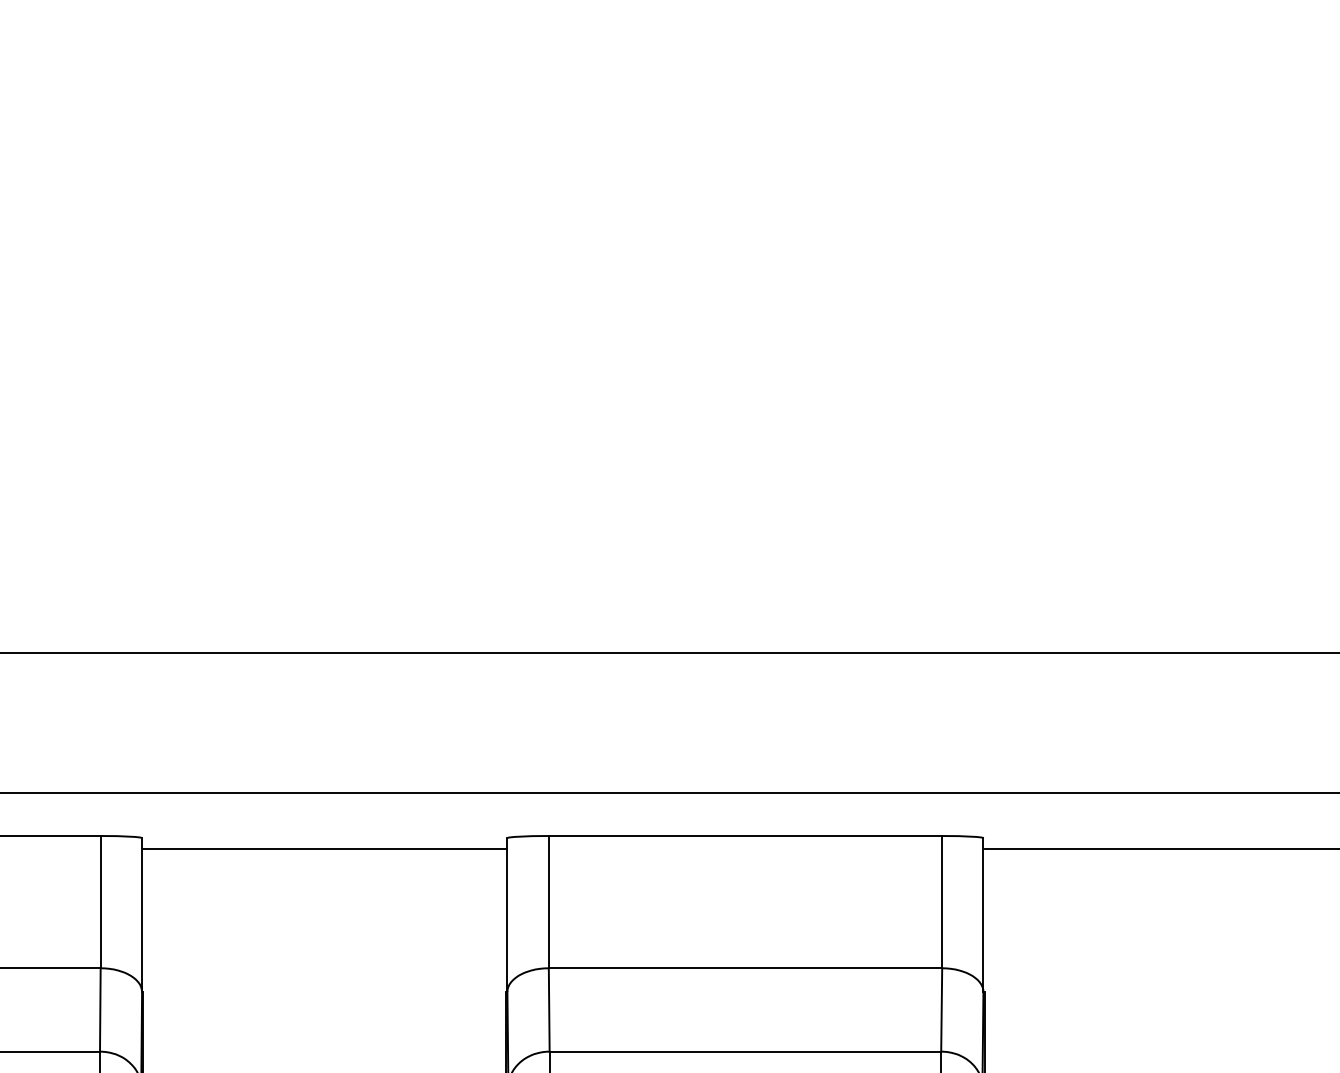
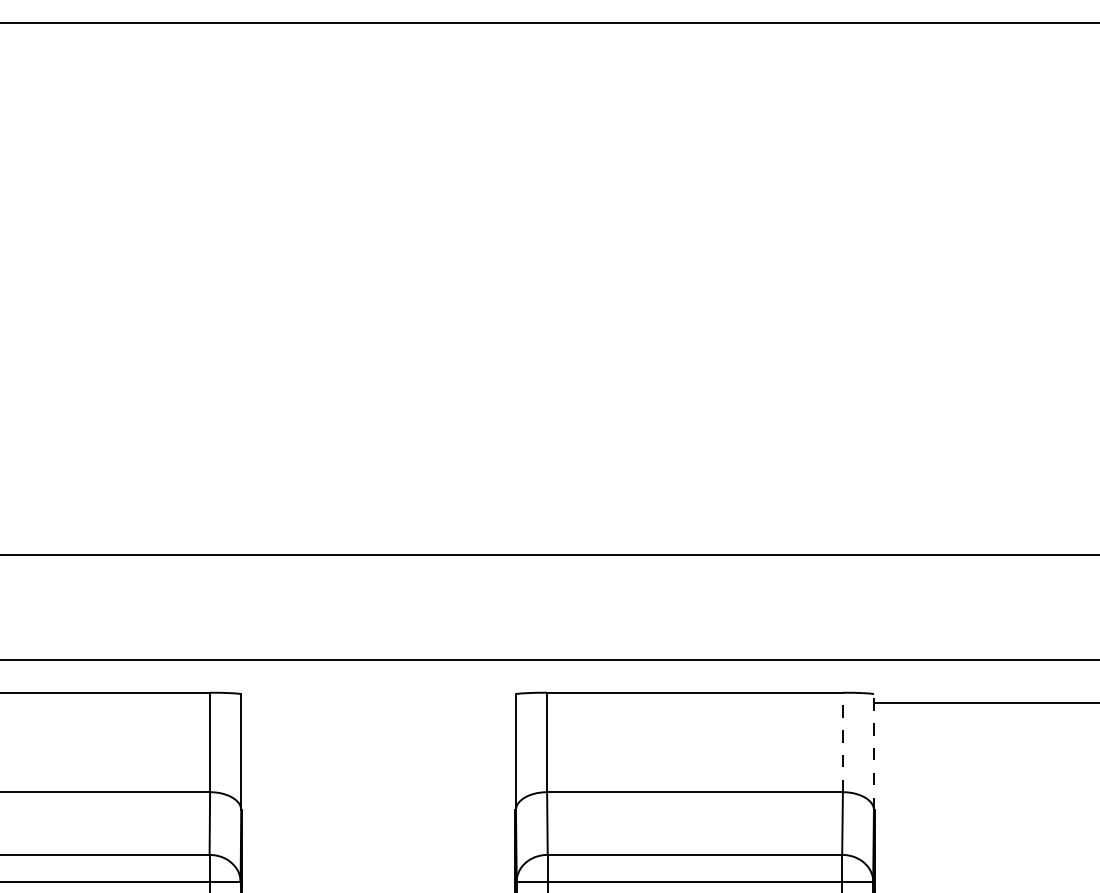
line: (324, 848) -> (378, 702), removed
line: (941, 902) -> (842, 742), solid -> dashed
line: (982, 915) -> (873, 752), solid -> dashed

